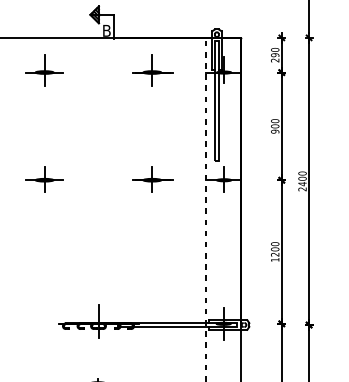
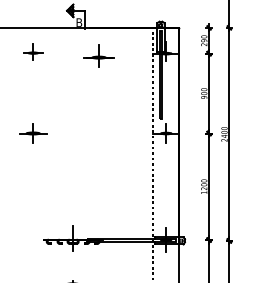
part: (45, 69) -> (33, 51), size x0.7
part: (151, 69) -> (98, 55), moved
part: (151, 180) -> (112, 133), removed

